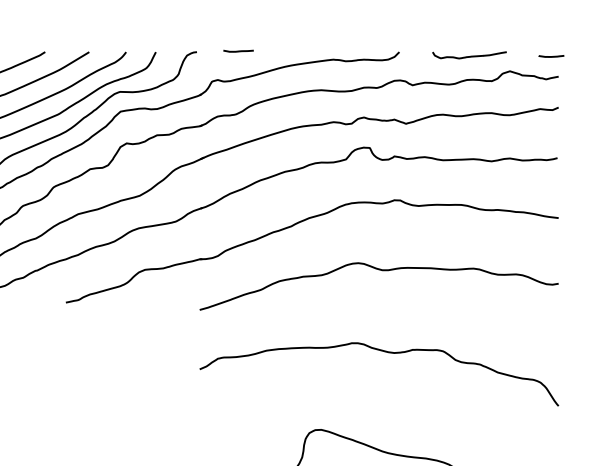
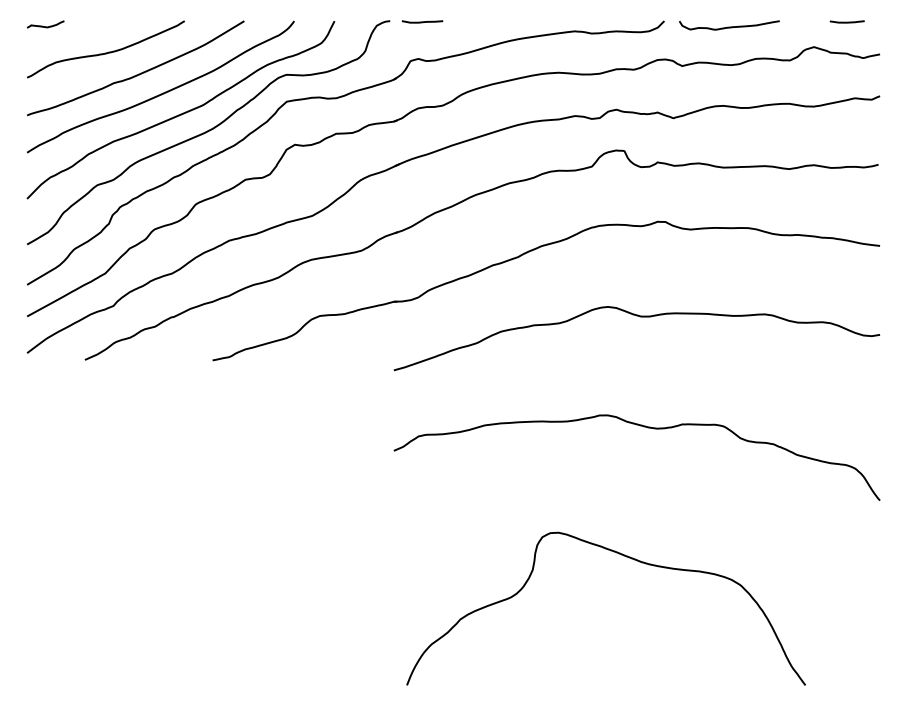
line: (238, 50) -> (422, 21), moved
curve: (469, 56) -> (729, 26), moved
line: (550, 56) -> (846, 21), moved

